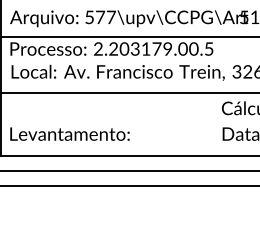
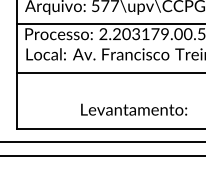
text: (69, 133) -> (133, 109), moved

